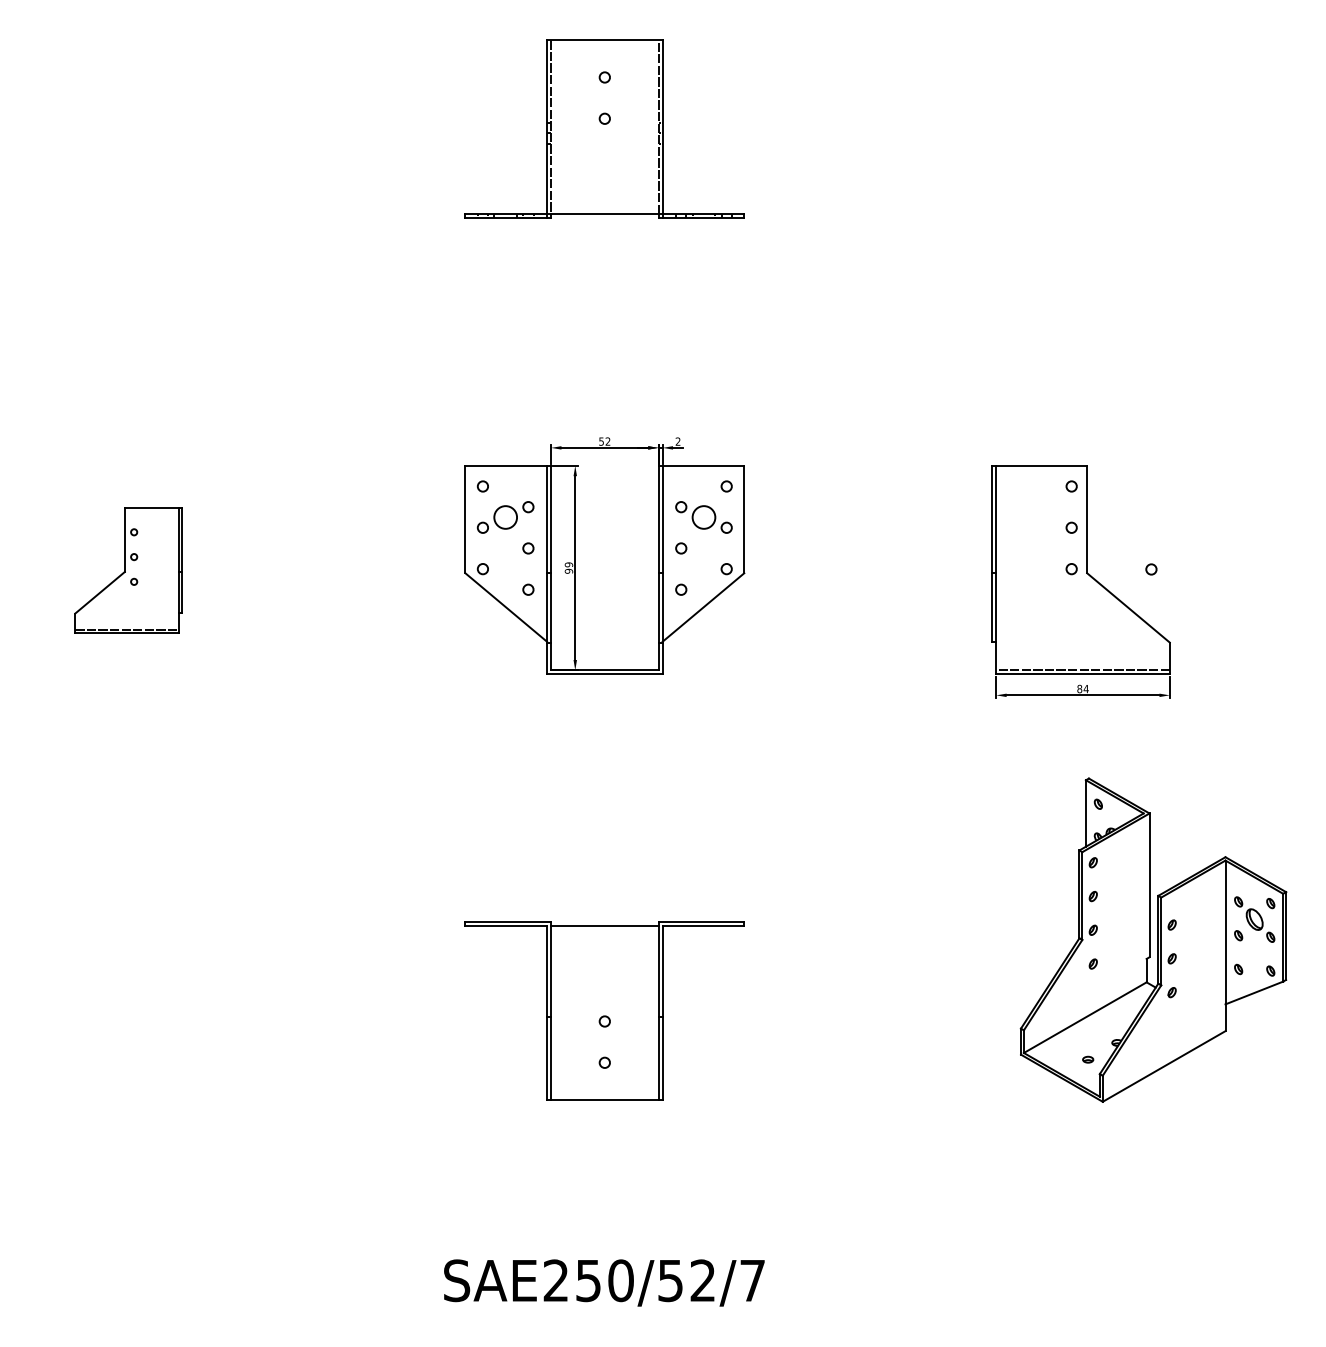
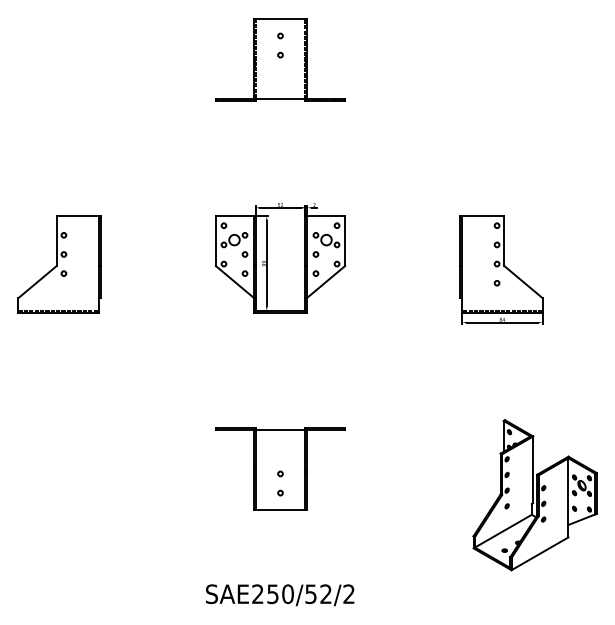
part: (128, 570) -> (59, 264), size x1.67
circle: (1150, 570) -> (496, 283), moved
part: (1152, 940) -> (534, 495), moved
text: (751, 1279) -> (348, 593), SAE250/52/7 -> SAE250/52/2

